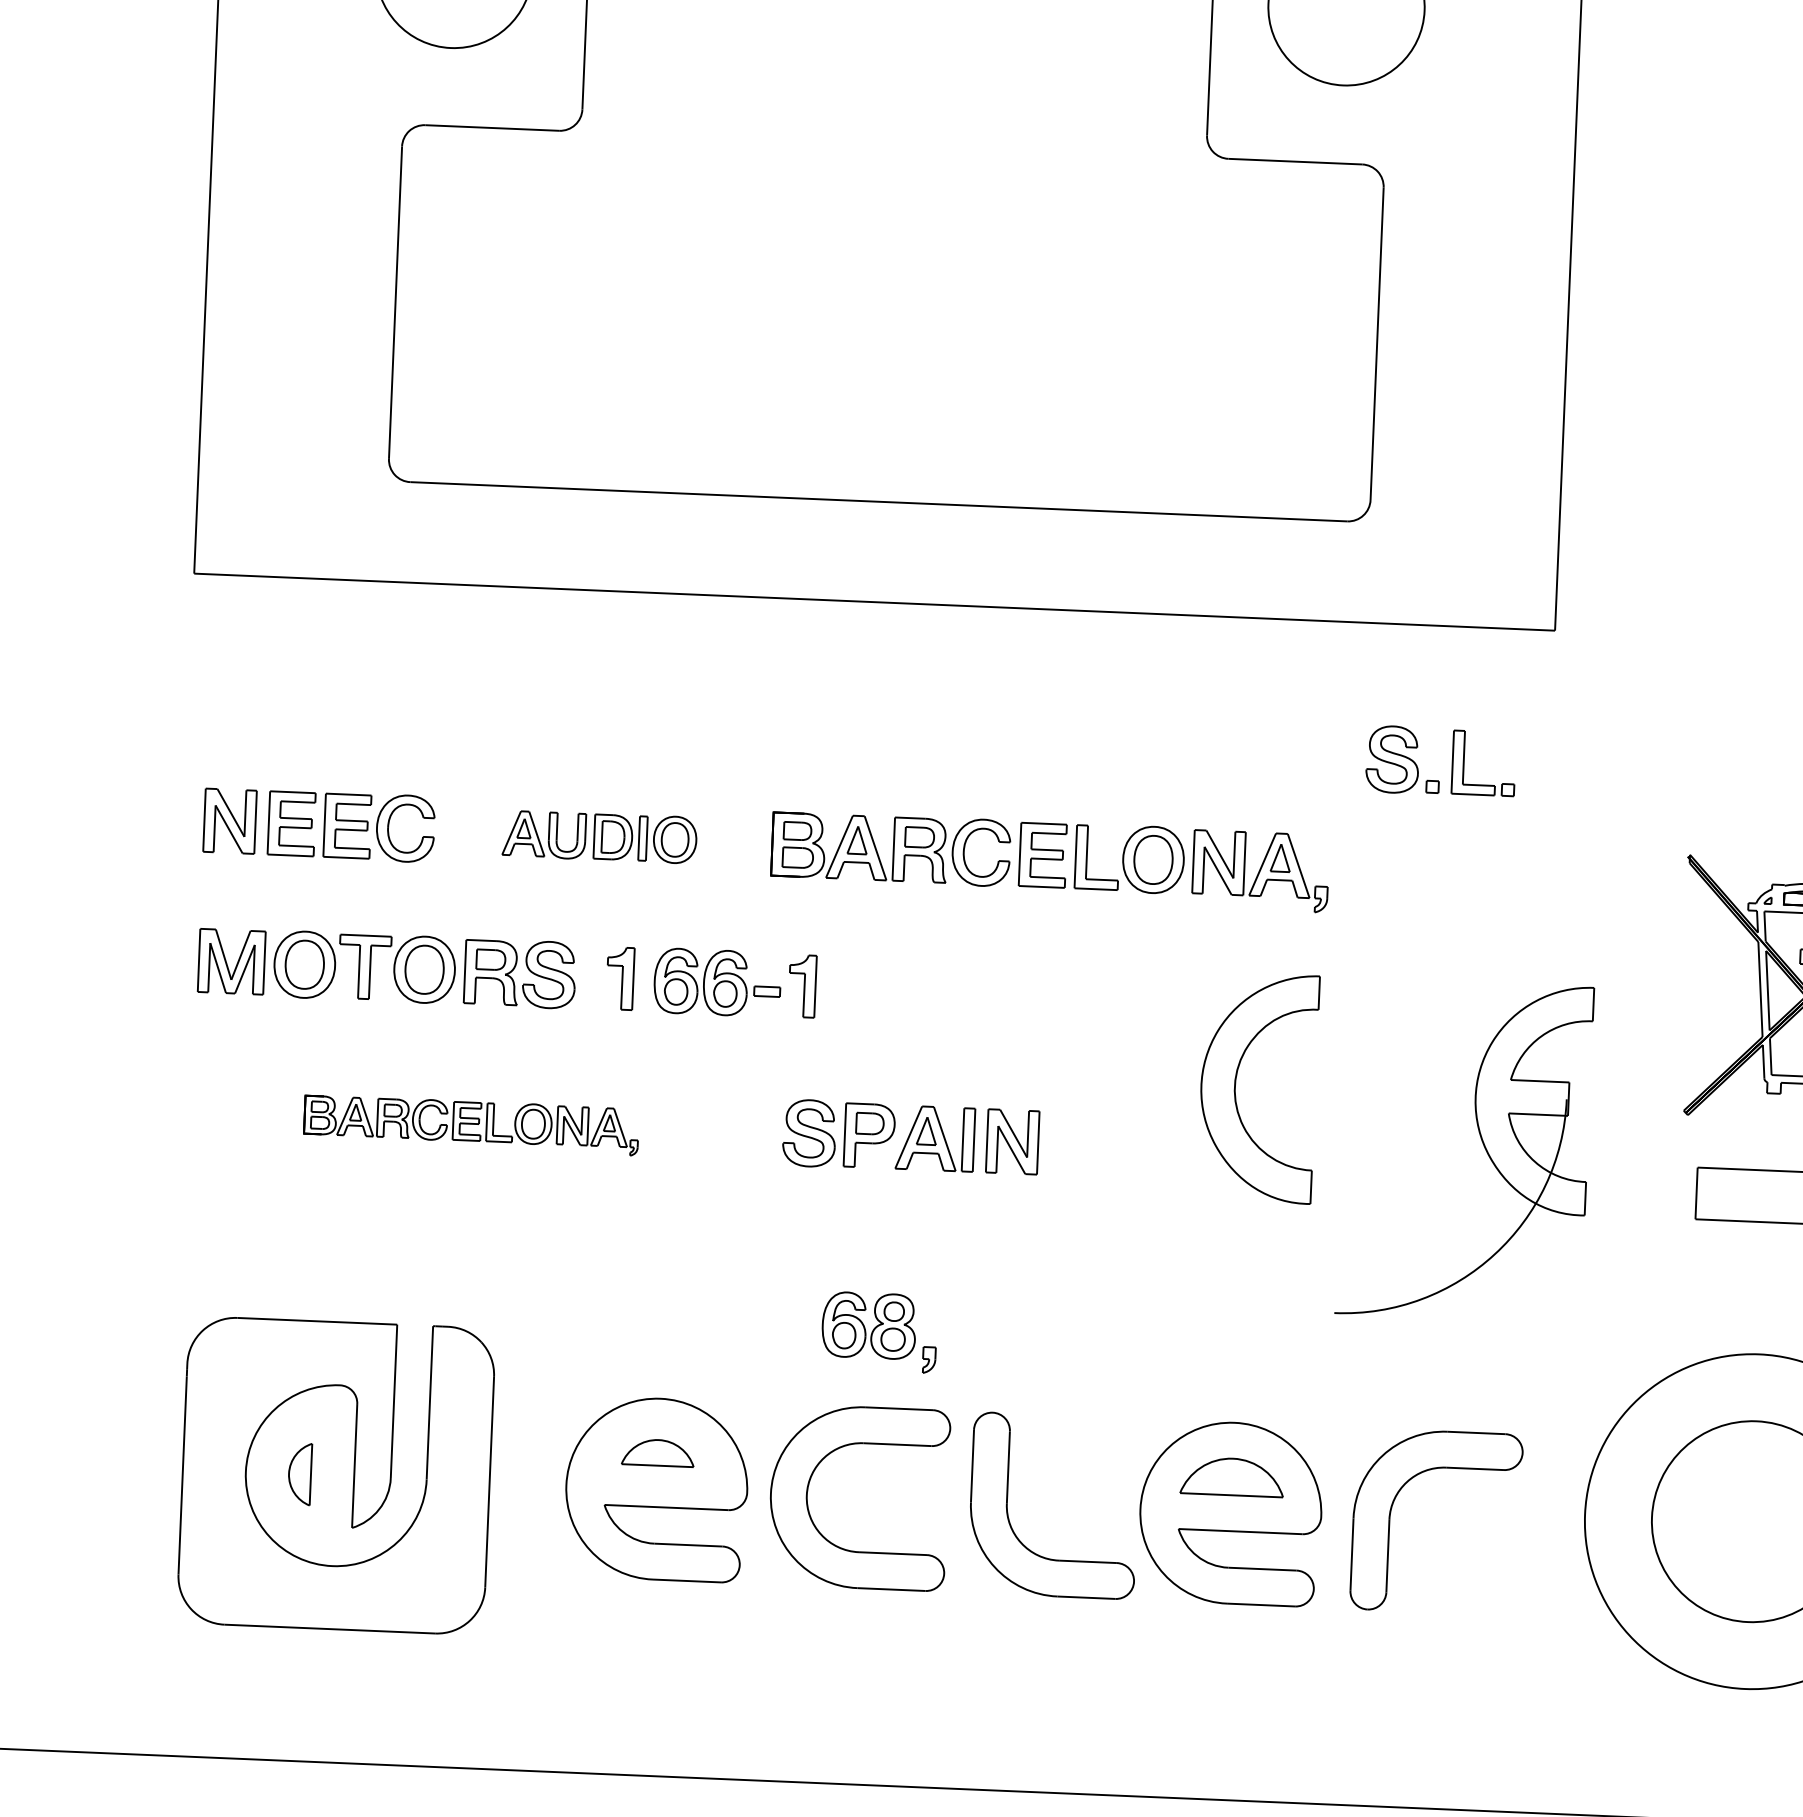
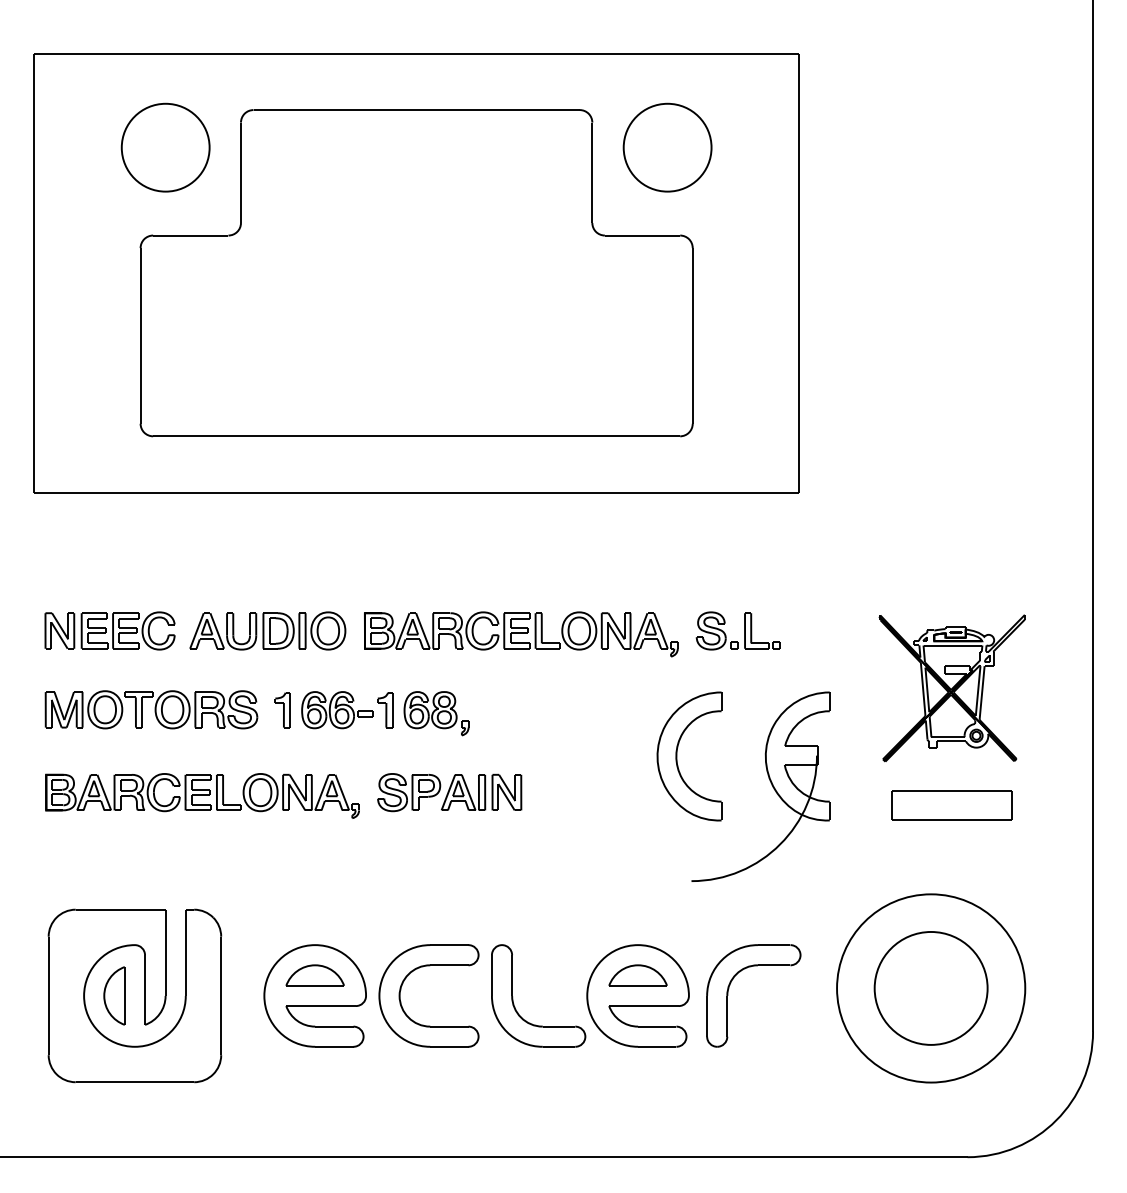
part: (1451, 761) -> (744, 630), moved
part: (599, 835) -> (267, 630), size x1.43
part: (1236, 1086) -> (677, 756), moved
part: (471, 1124) -> (202, 795), size x1.67
part: (879, 1332) -> (436, 713), moved
part: (657, 1452) -> (314, 975), size x1.43
part: (299, 1473) -> (114, 995), size x1.67

